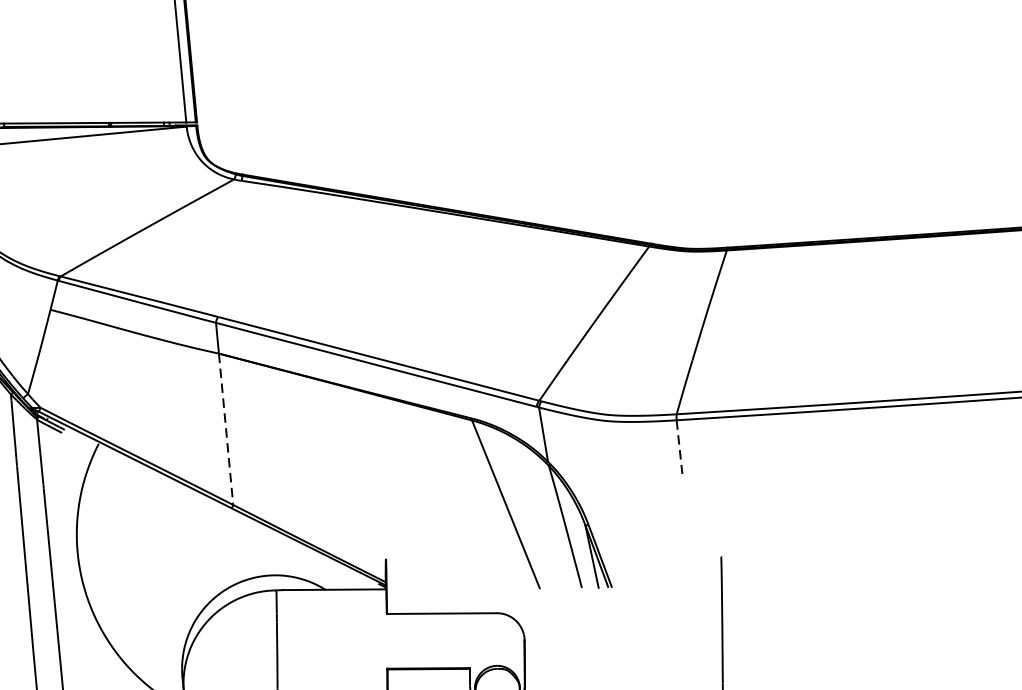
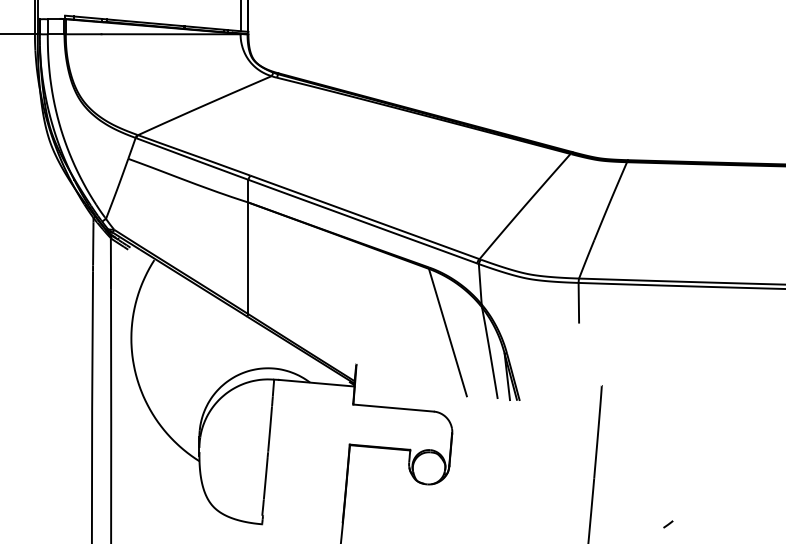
line: (226, 429) -> (248, 258), dashed -> solid
line: (678, 446) -> (578, 302), dashed -> solid

